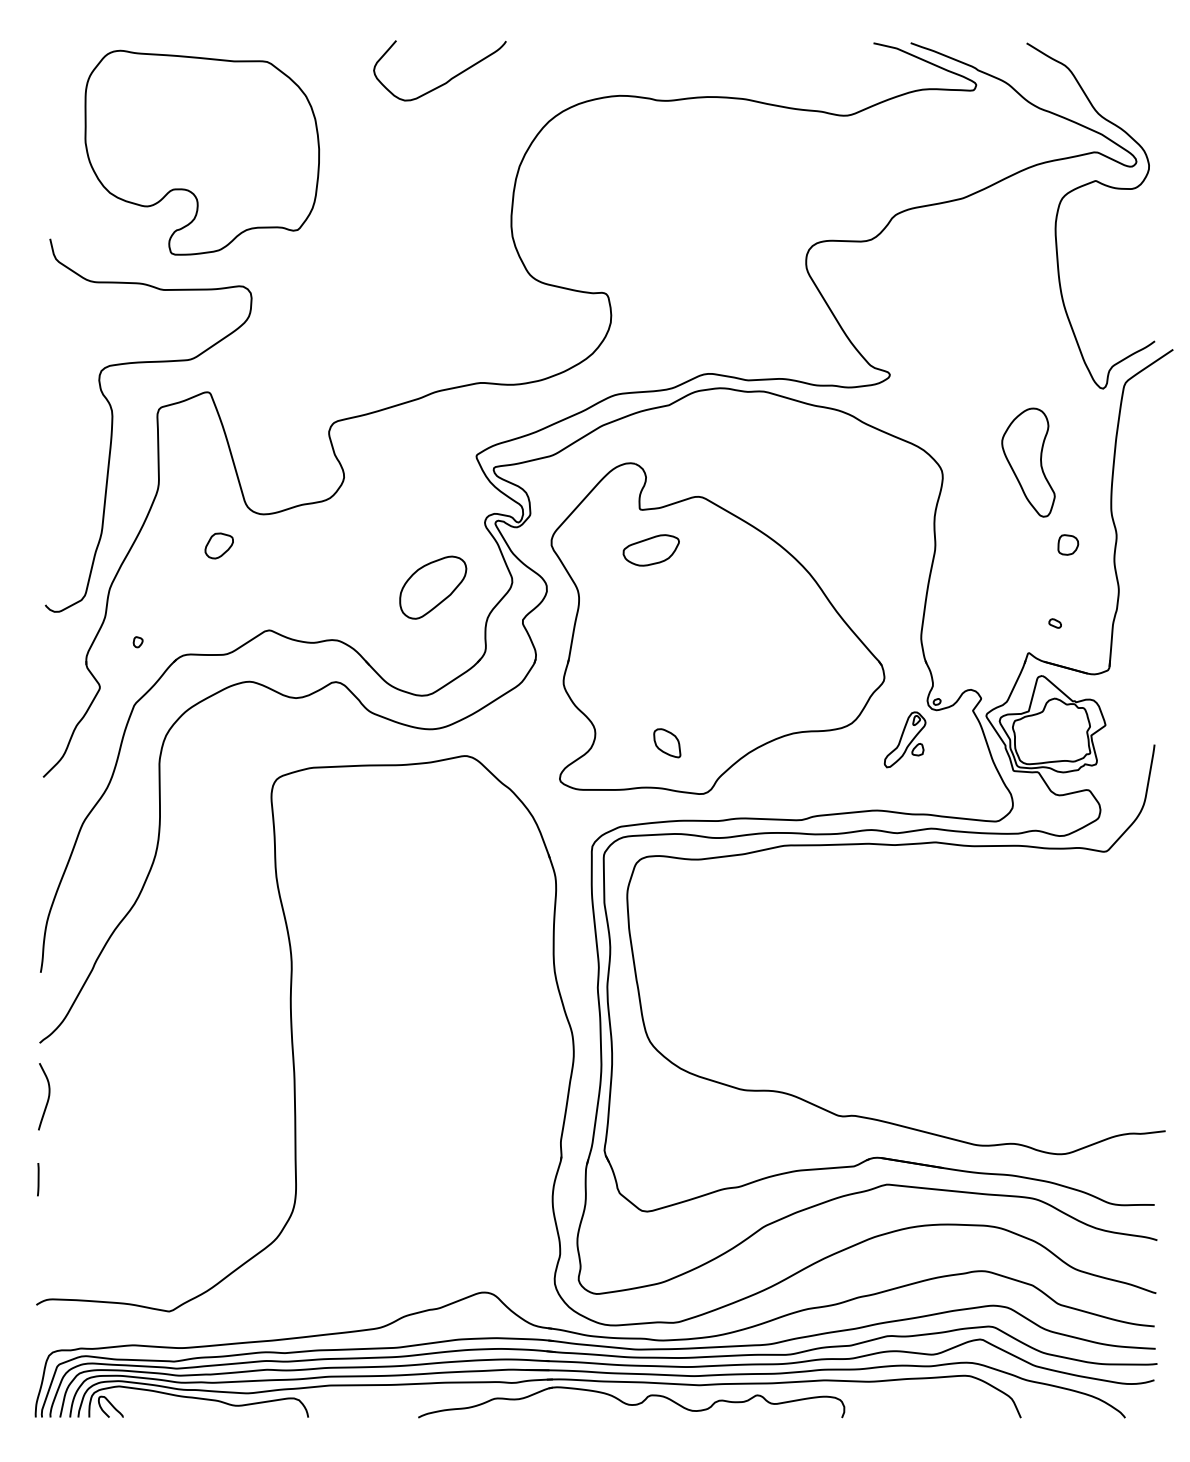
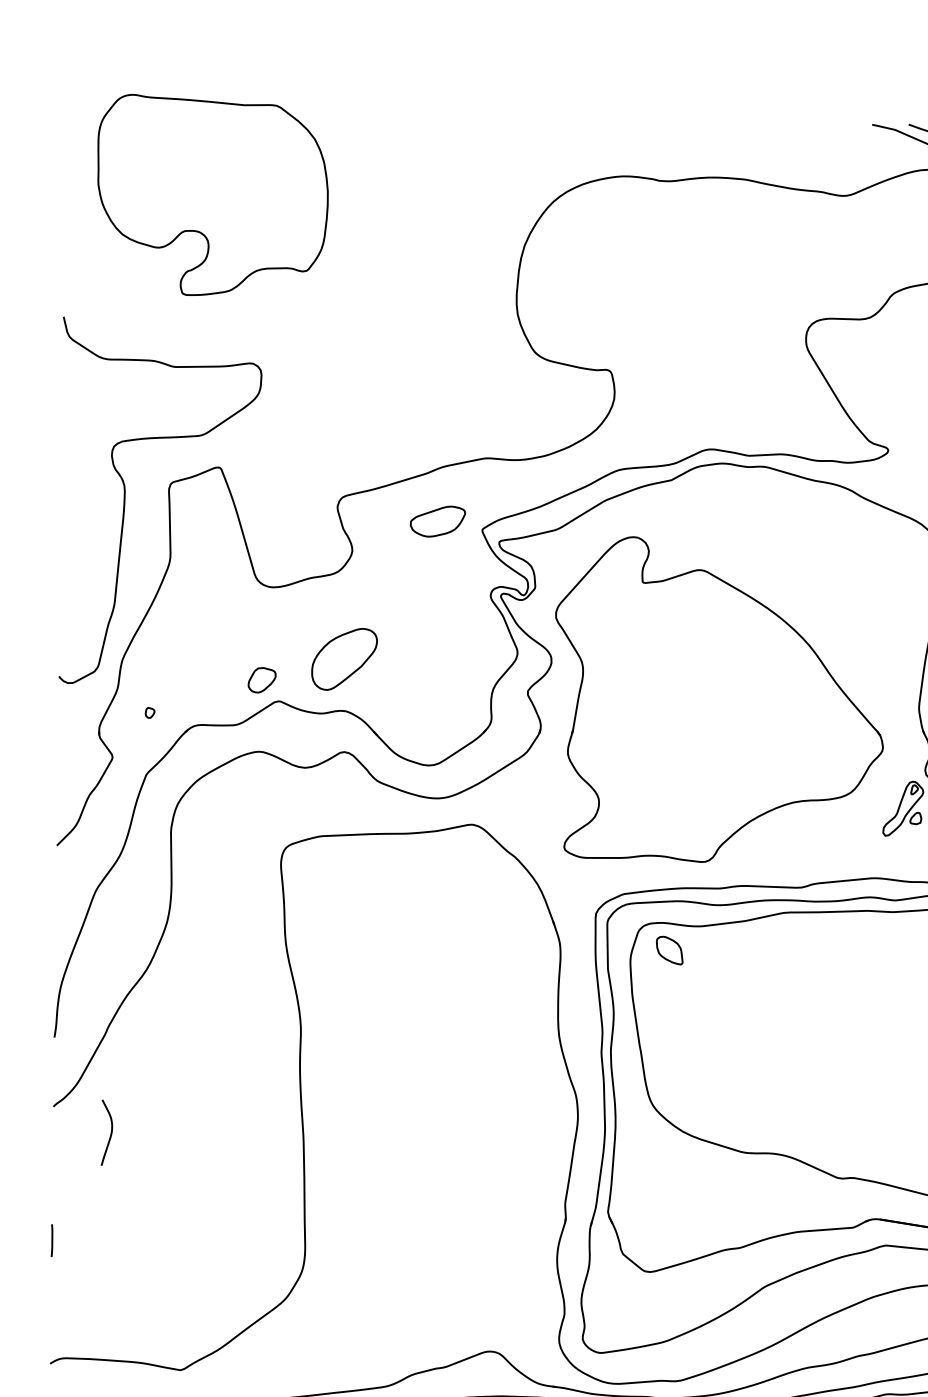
curve: (447, 80) -> (453, 161), removed
part: (202, 152) -> (213, 194), moved
part: (218, 545) -> (261, 679), moved
part: (650, 550) -> (437, 521), moved
part: (433, 587) -> (344, 659), moved
part: (667, 743) -> (669, 950), moved
curve: (47, 1098) -> (110, 1134), moved

